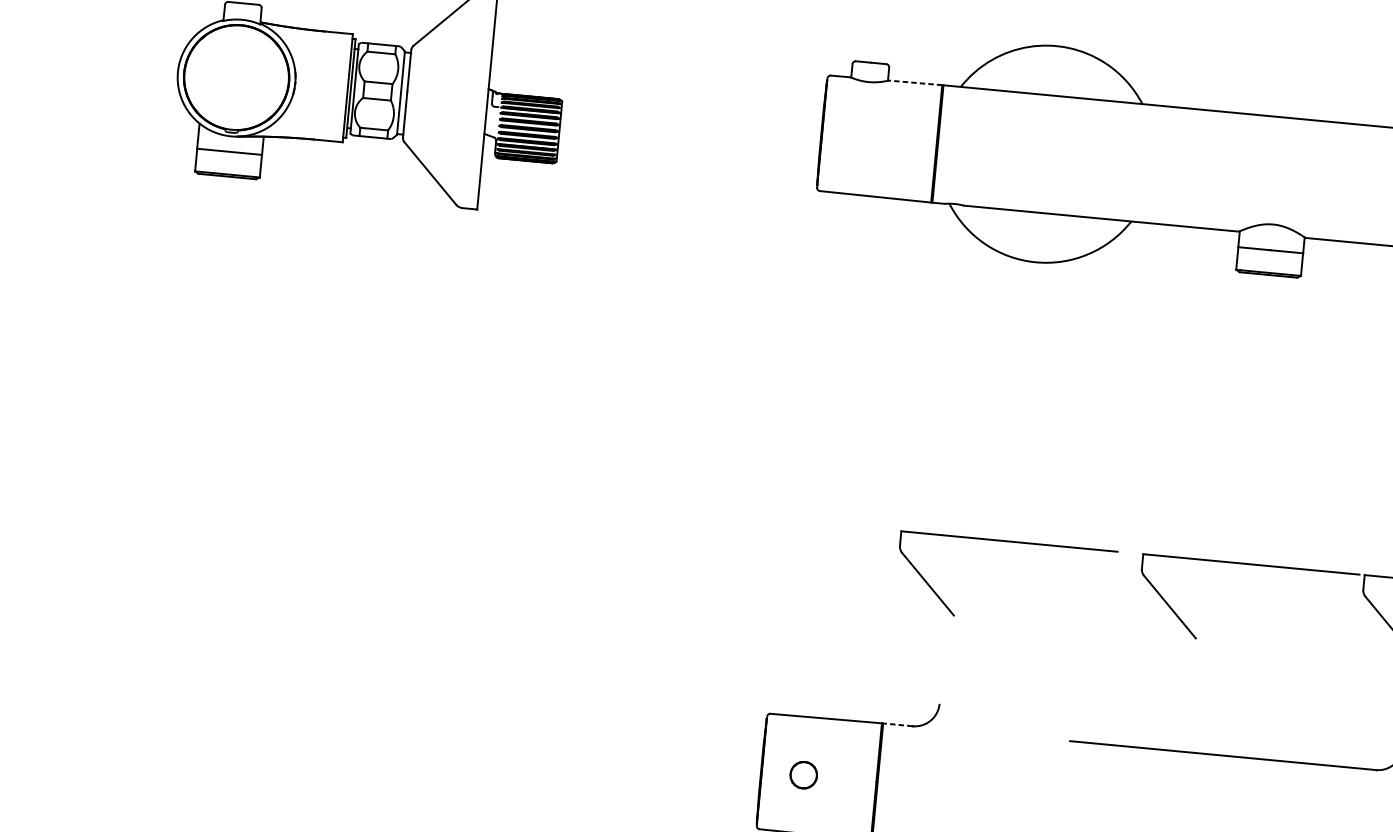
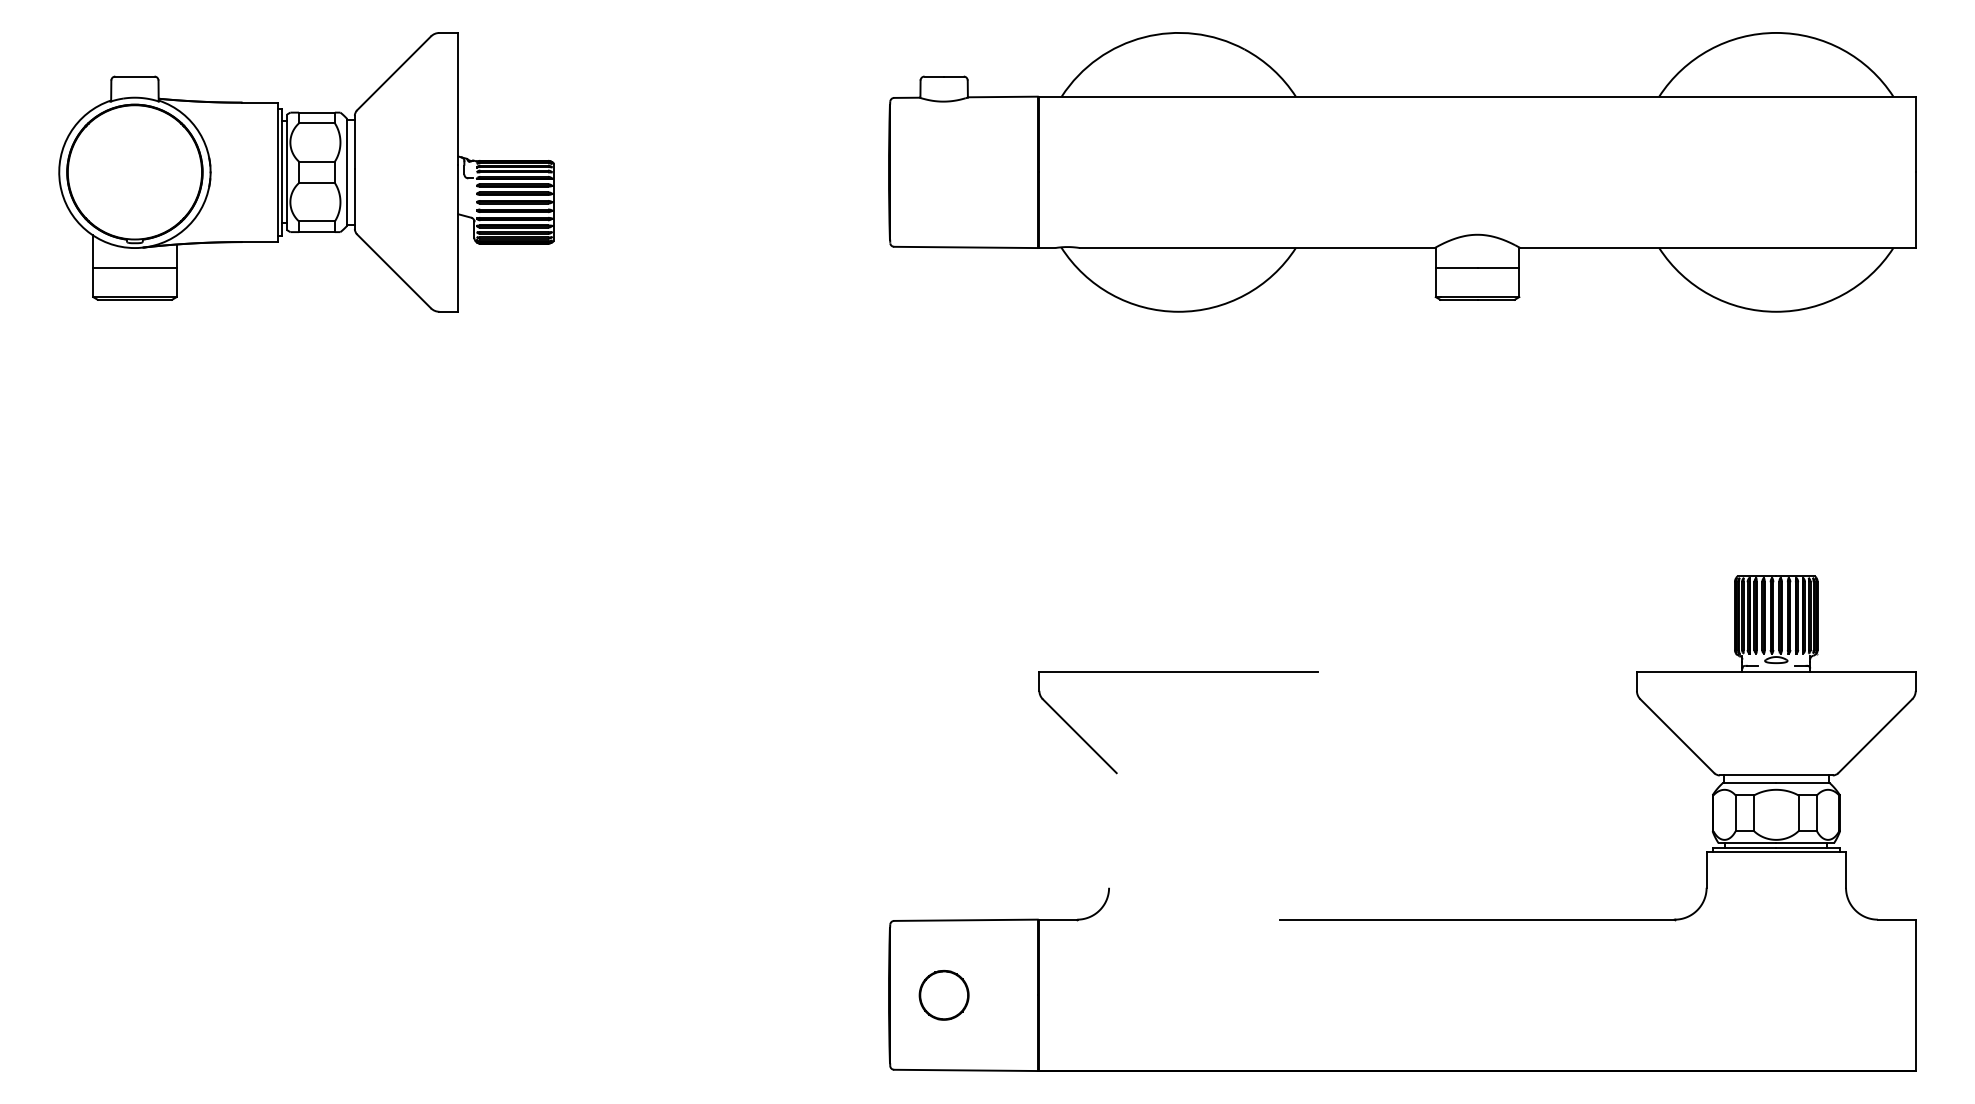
line: (915, 82) -> (1003, 96), dashed -> solid
part: (1251, 564) -> (1490, 672), removed
line: (898, 724) -> (1058, 919), dashed -> solid
part: (803, 775) -> (943, 995), size x1.43

